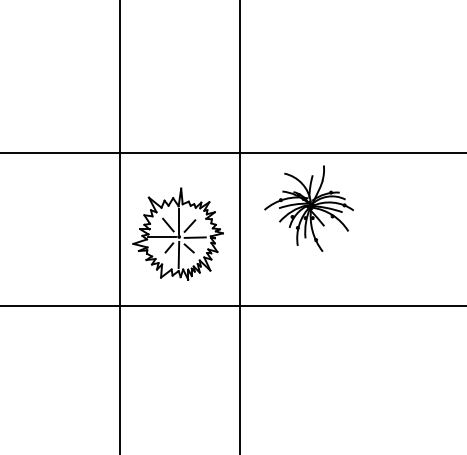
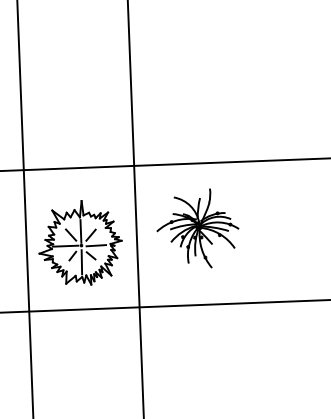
part: (308, 208) -> (197, 228), moved

